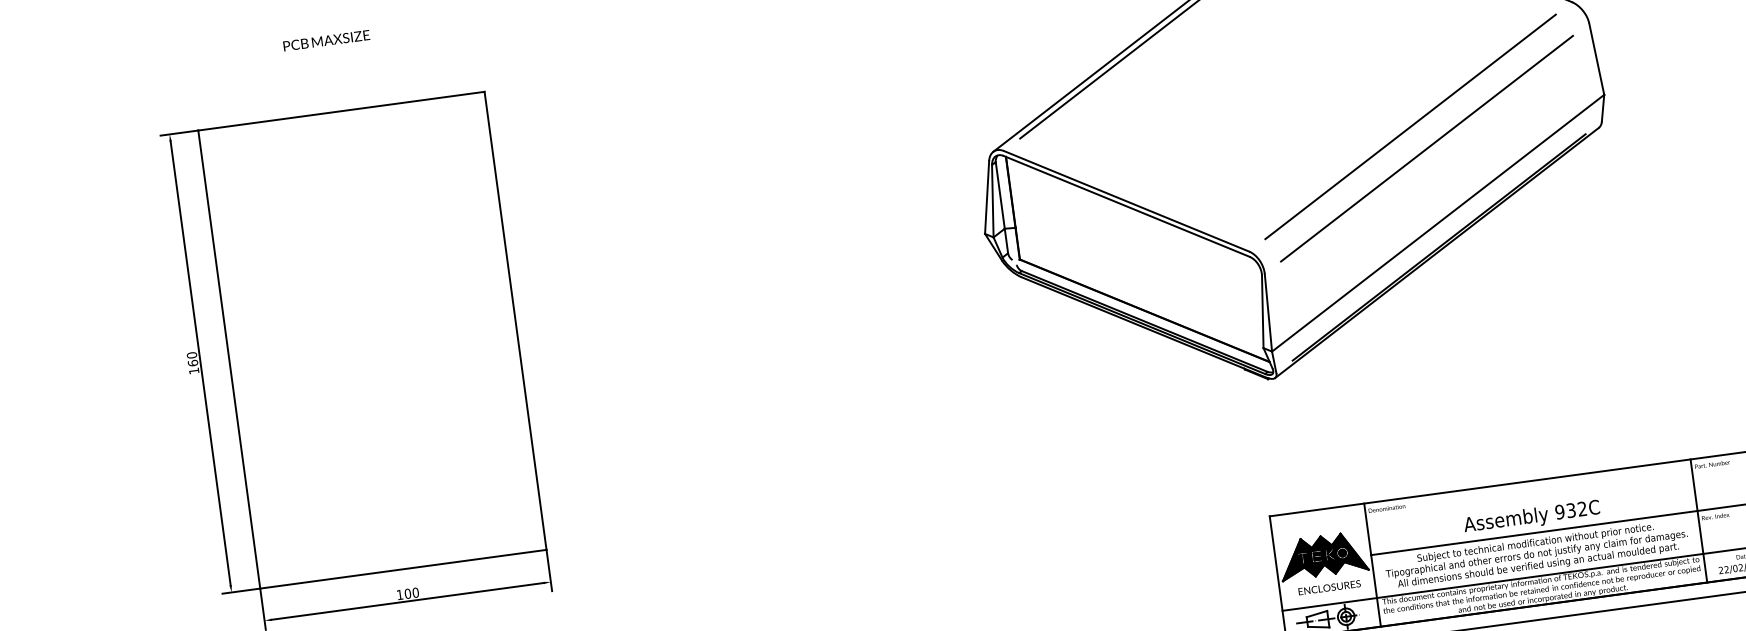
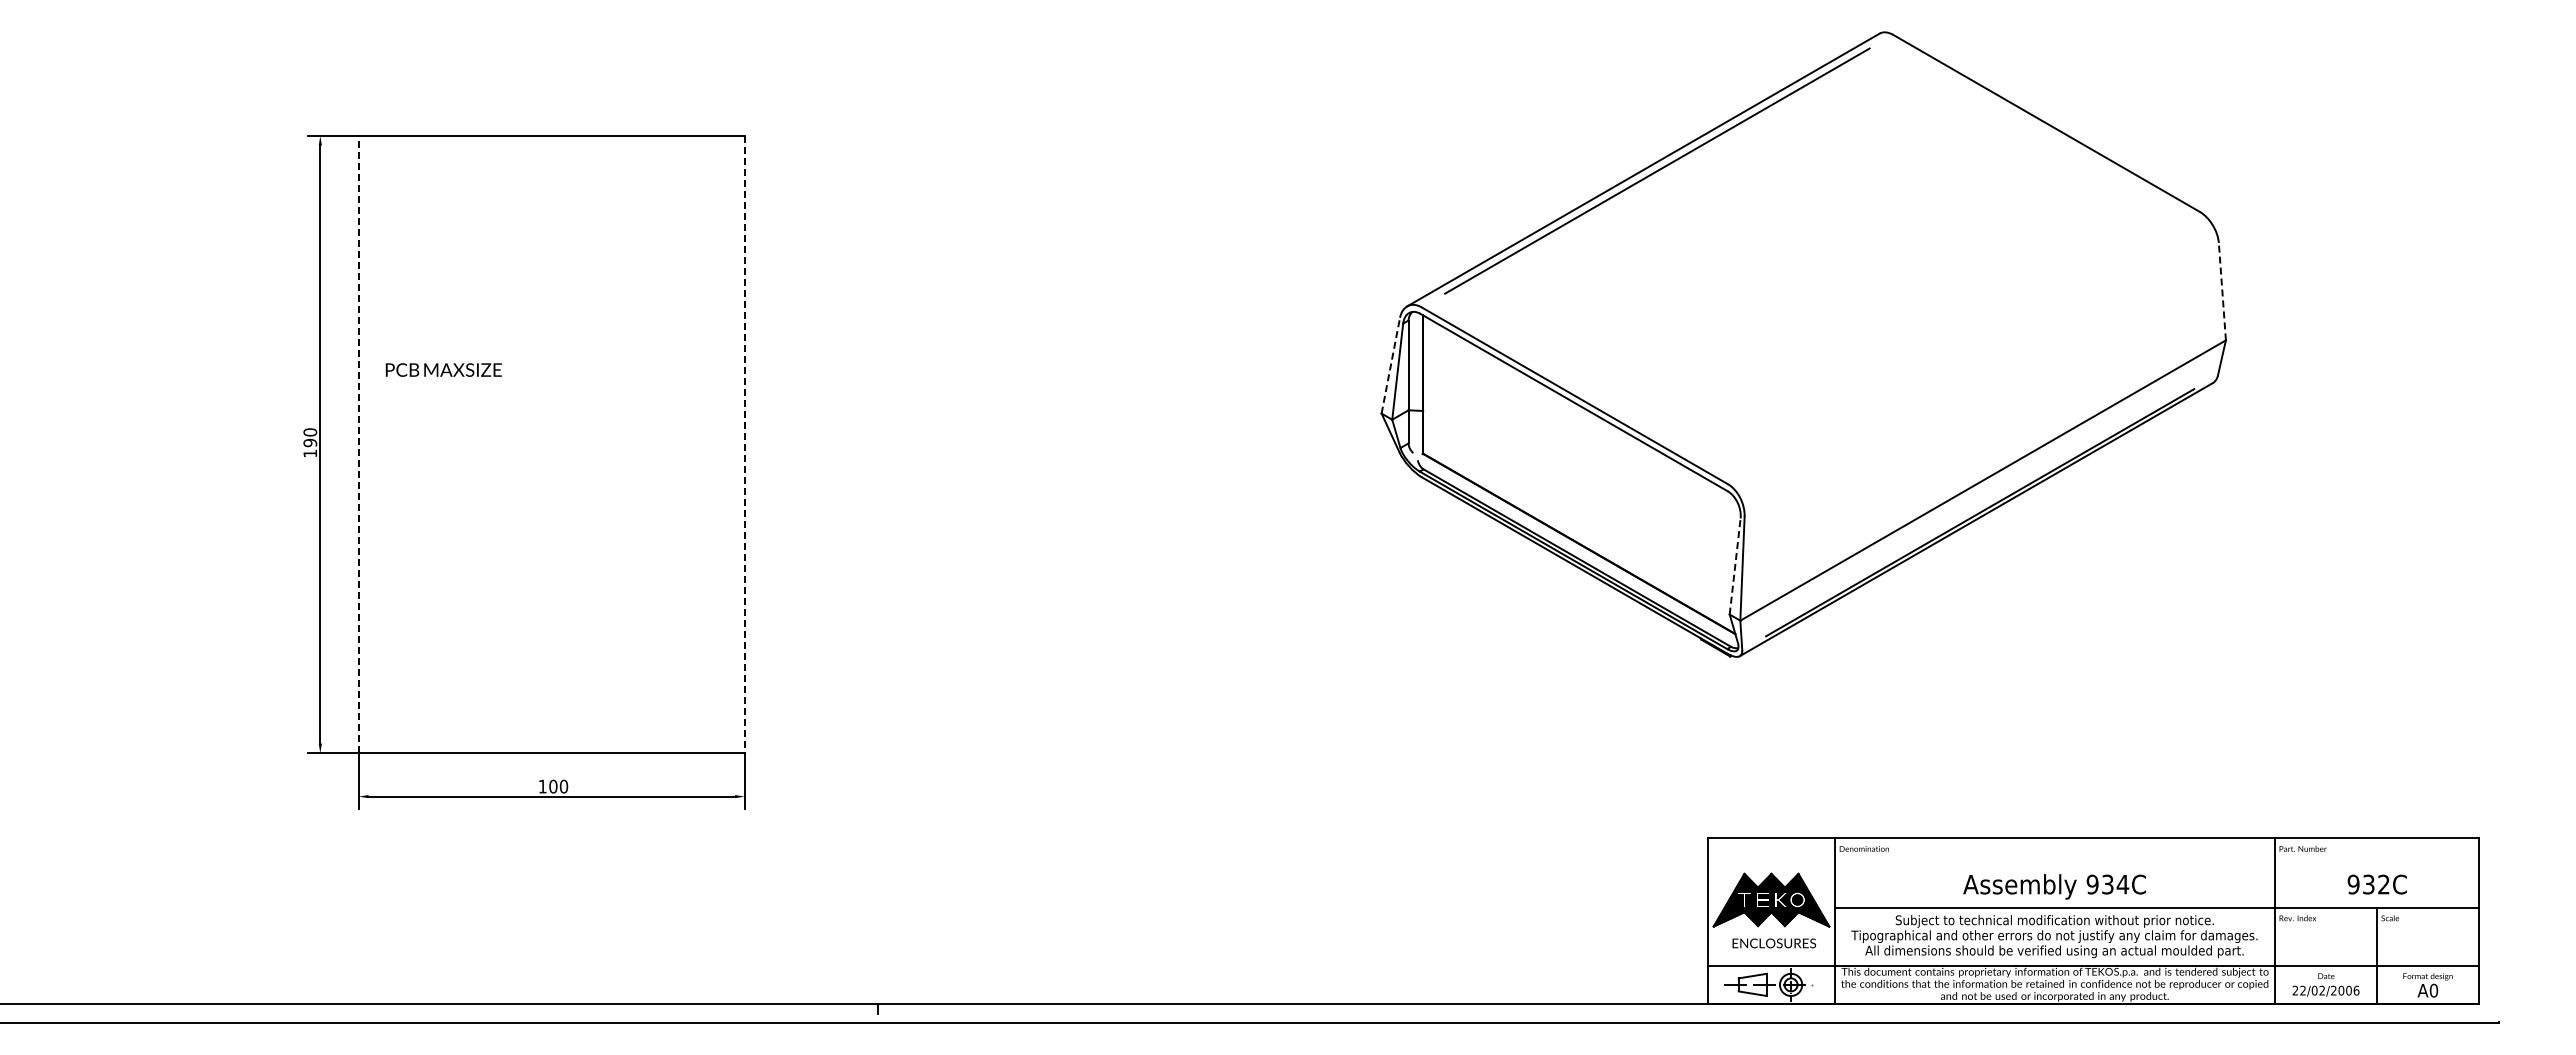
text: (326, 40) -> (443, 369), moved
line: (1596, 58) -> (2222, 291), solid -> dashed
line: (1410, 126) -> (1963, 347), removed
line: (1426, 148) -> (1981, 379), removed
line: (986, 197) -> (1390, 365), solid -> dashed
line: (1263, 311) -> (1735, 566), solid -> dashed
line: (515, 320) -> (744, 444), solid -> dashed
line: (228, 359) -> (358, 444), solid -> dashed
text: (193, 362) -> (310, 442), 160 -> 190
text: (1582, 509) -> (2122, 884), 932C -> 934C

